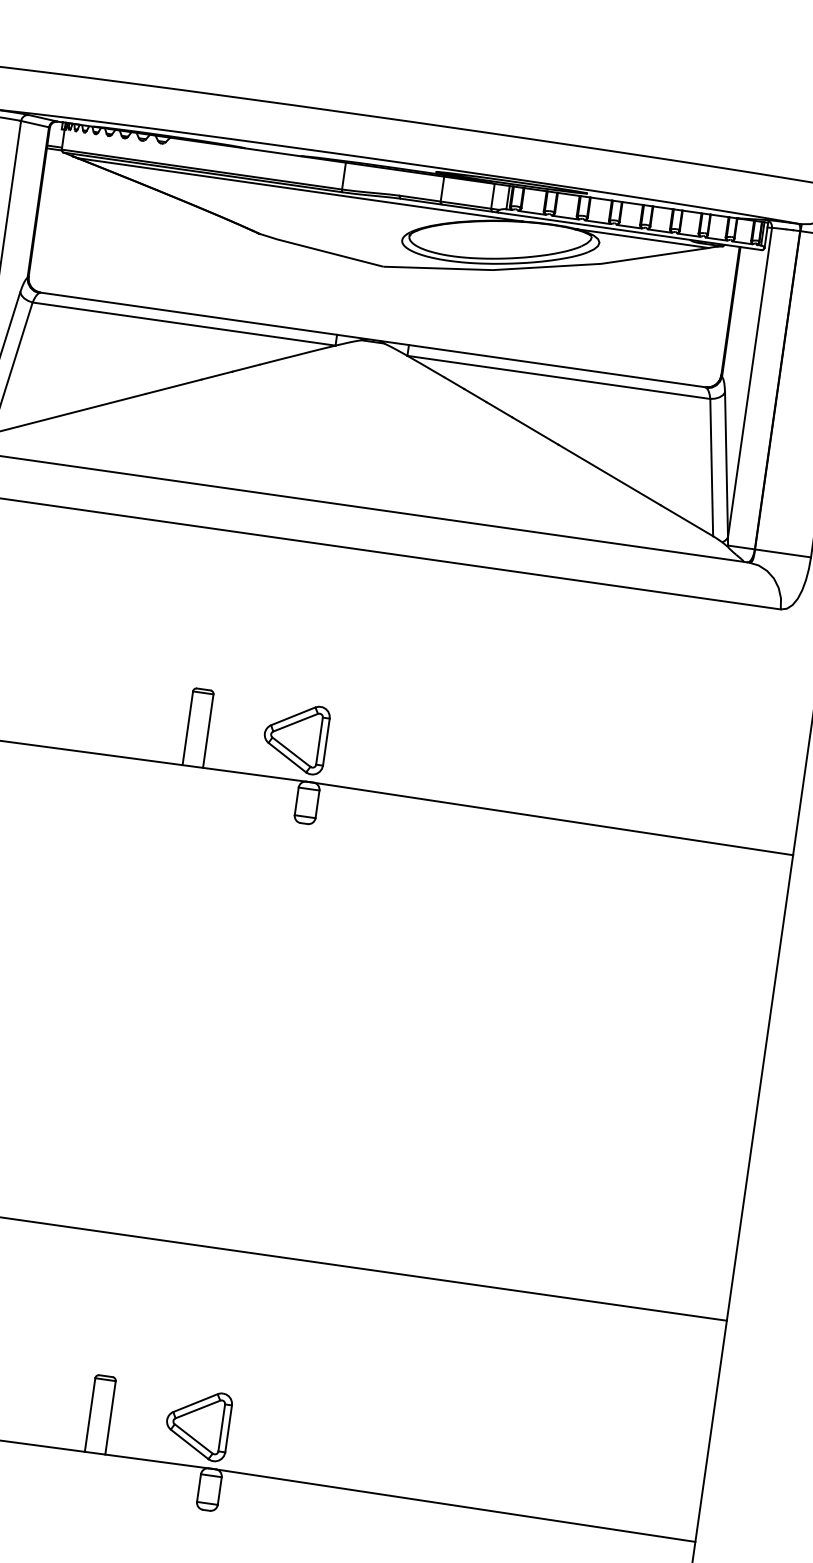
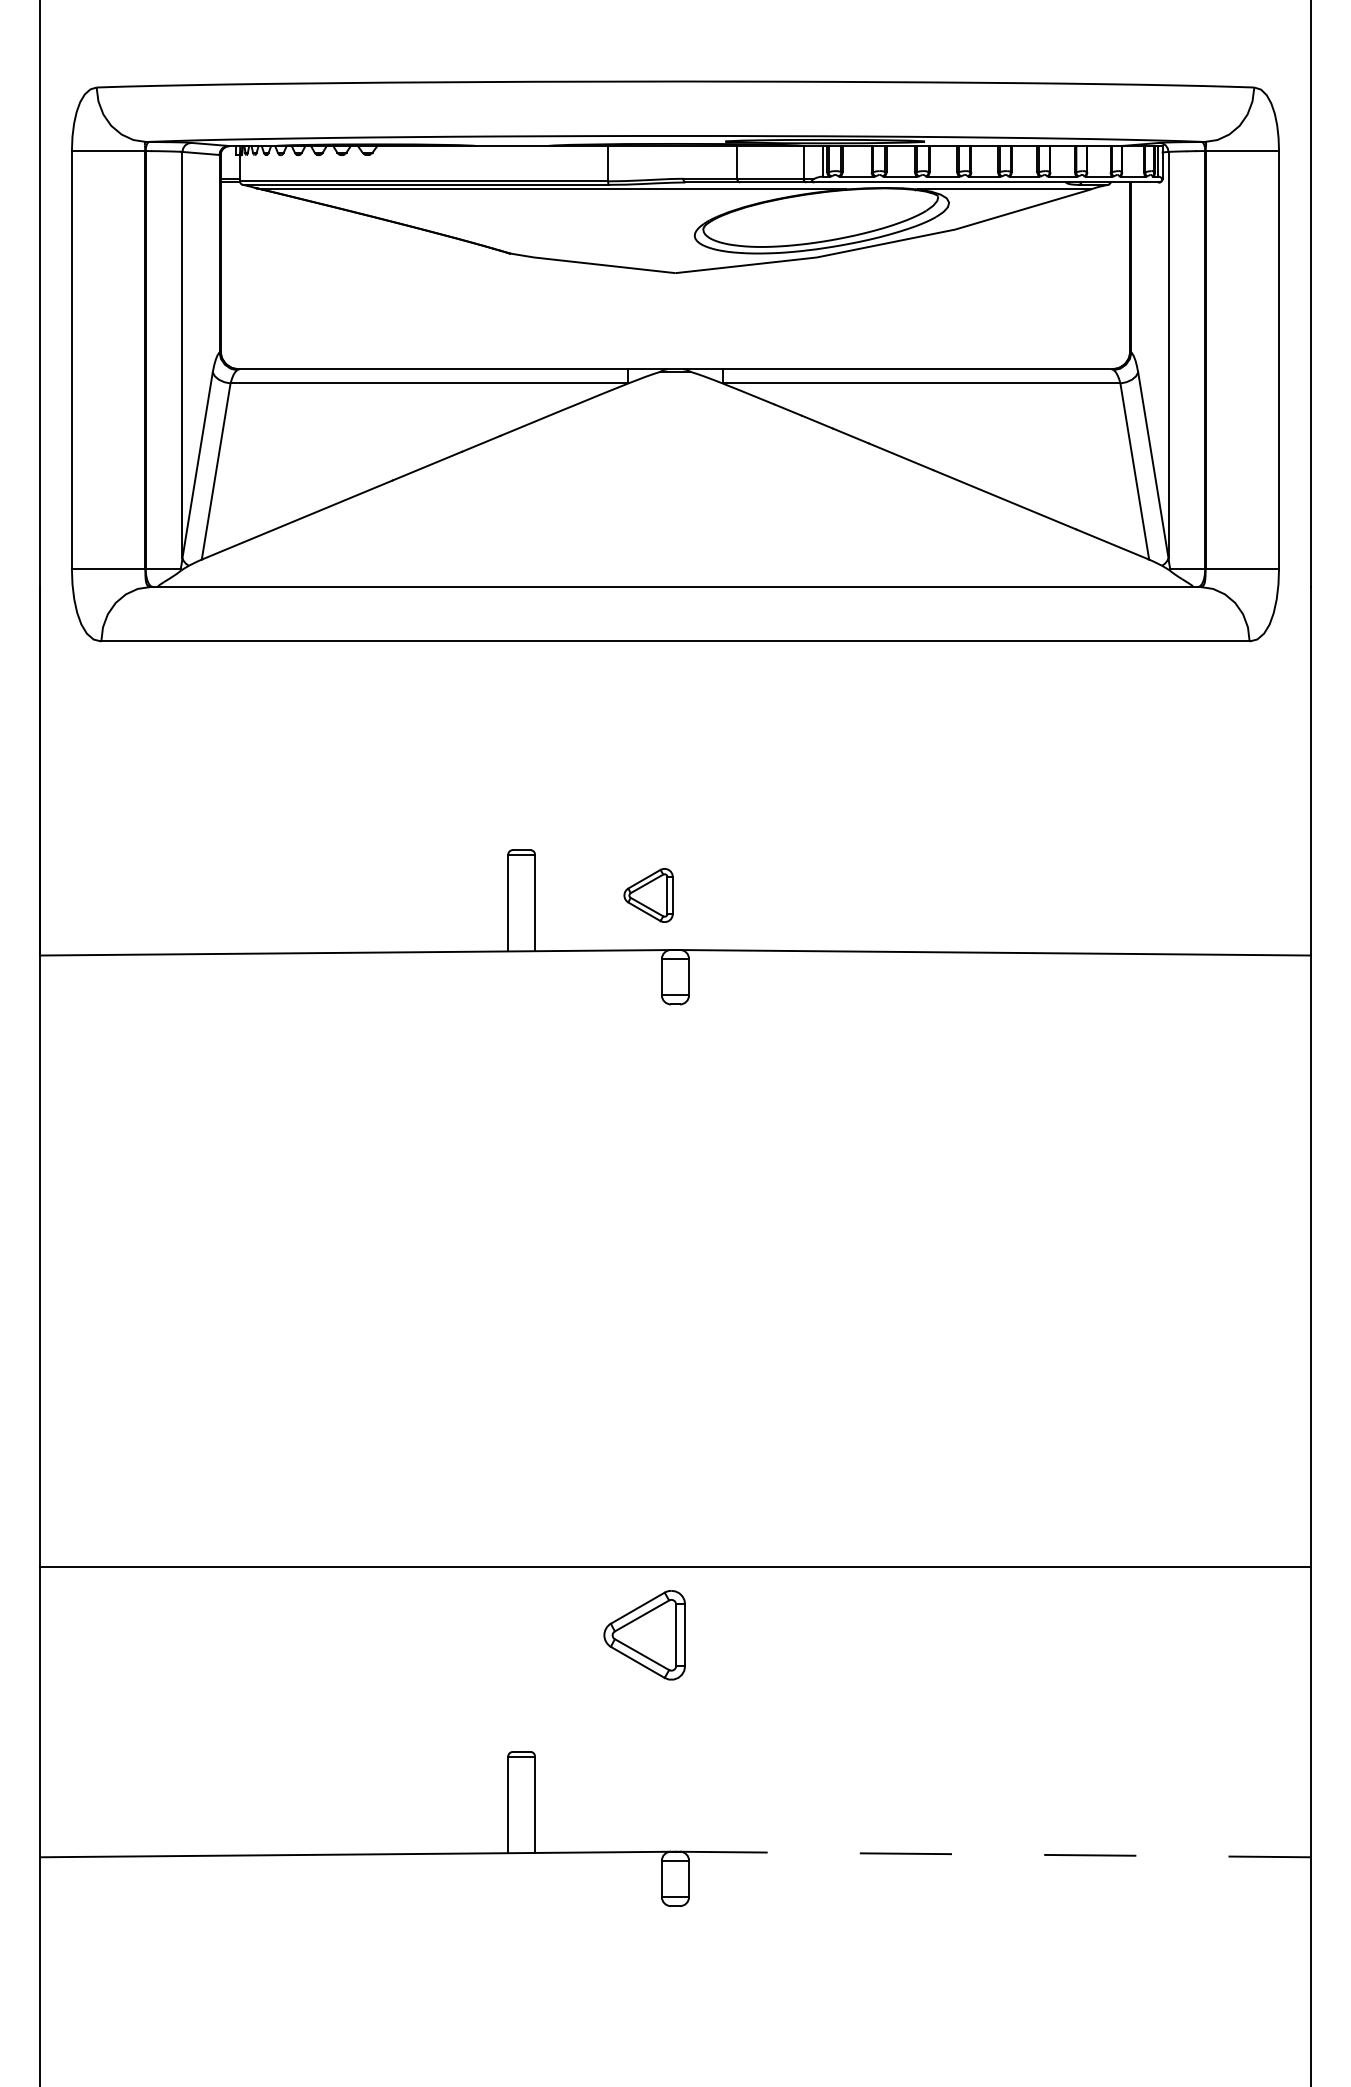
part: (295, 737) -> (648, 895), size x0.6
part: (197, 1424) -> (644, 1635), moved
line: (454, 1505) -> (993, 1854), solid -> dashed

